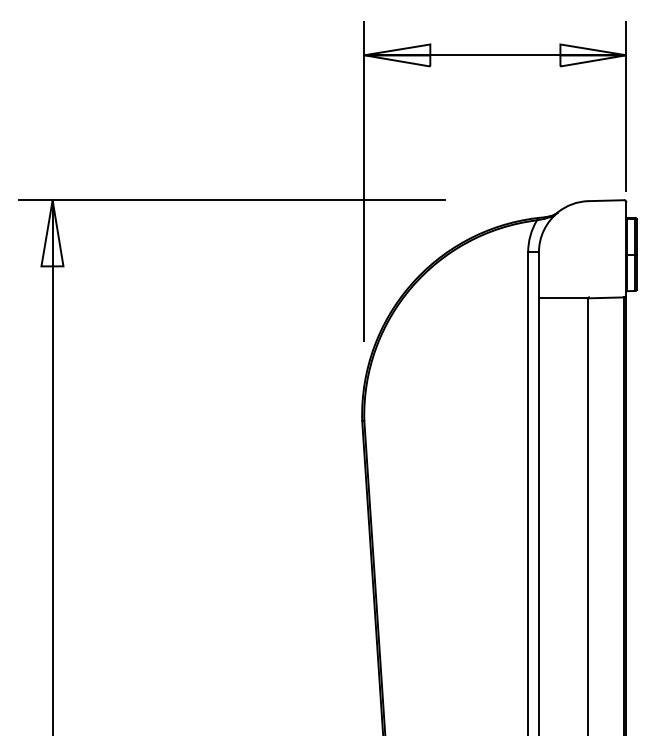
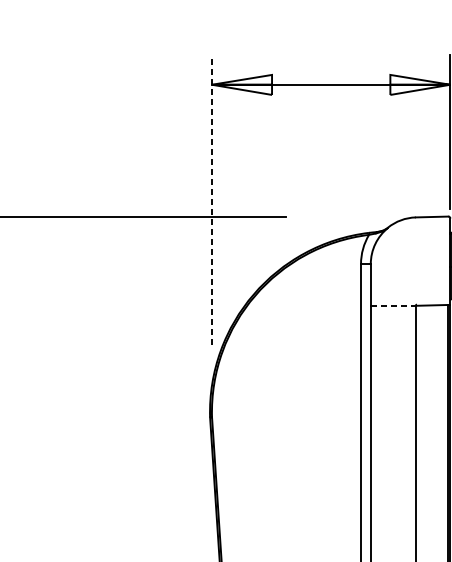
line: (364, 181) -> (212, 199), solid -> dashed
line: (563, 298) -> (393, 305), solid -> dashed

